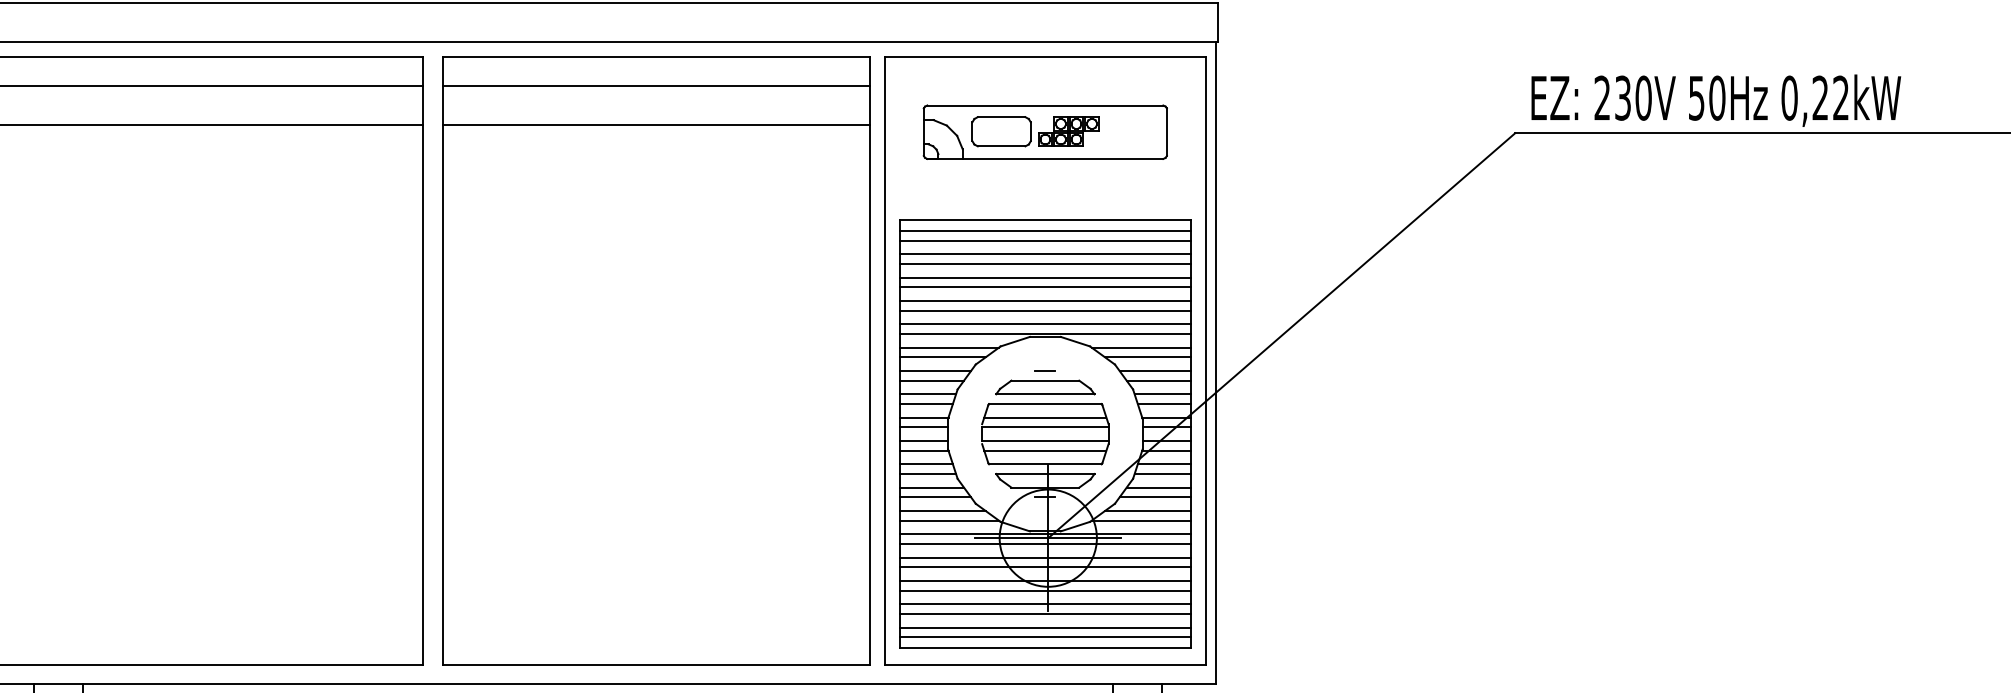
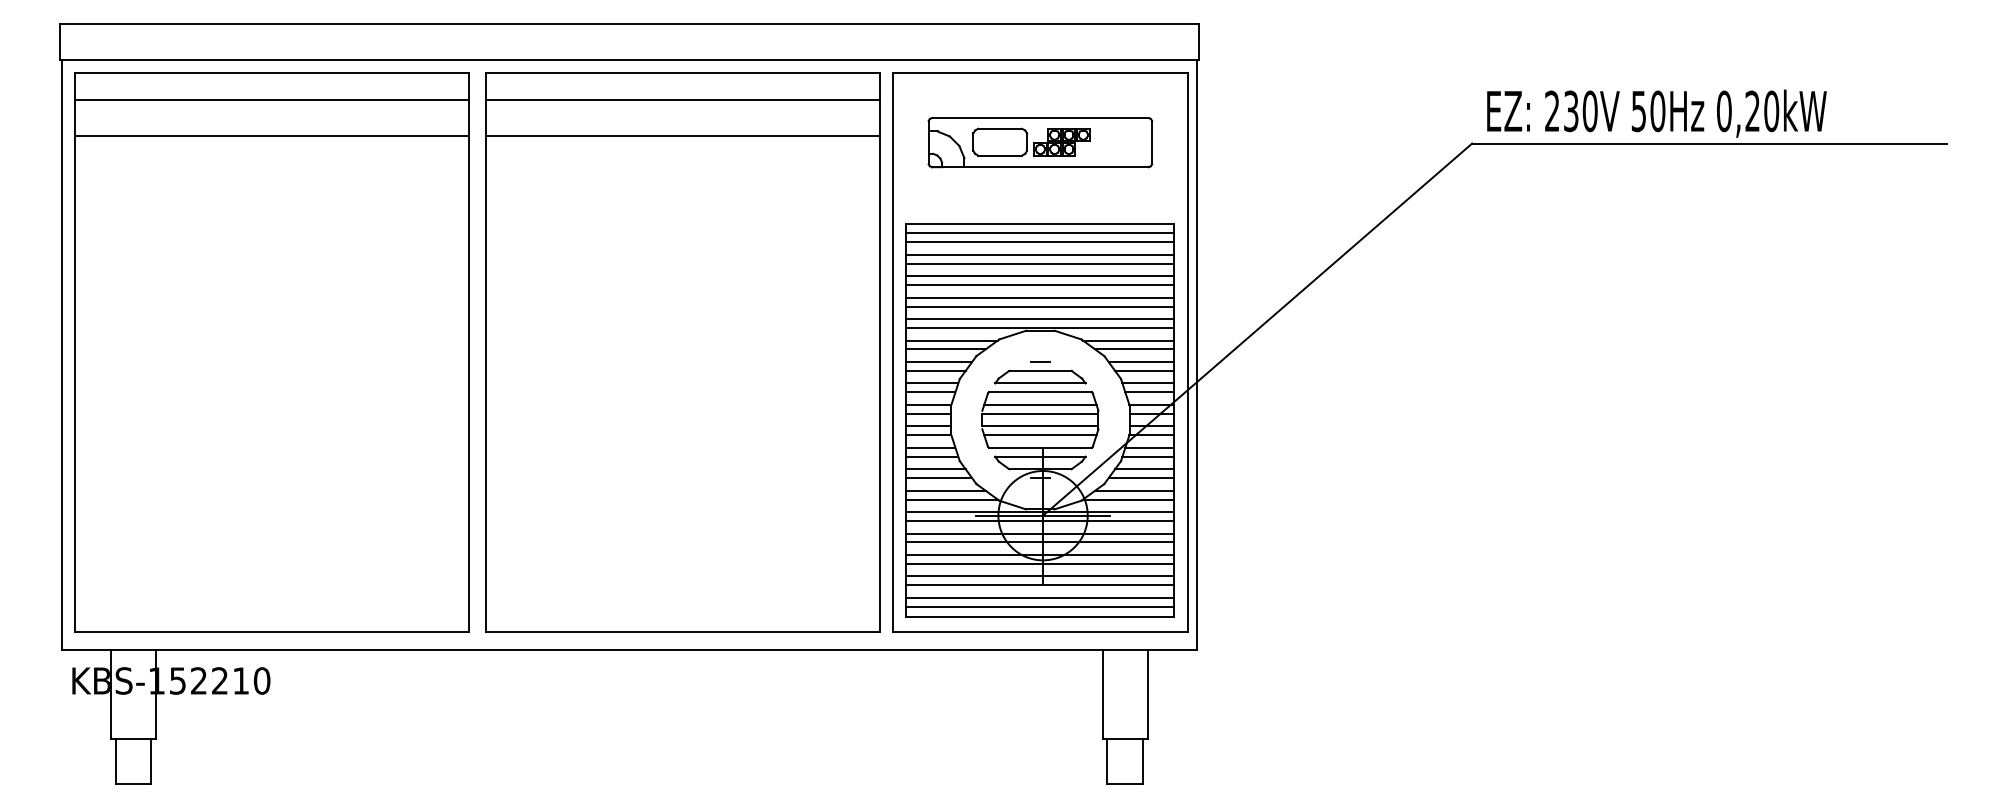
text: (1840, 98) -> (1771, 111), 0,22kW -> 0,20kW

